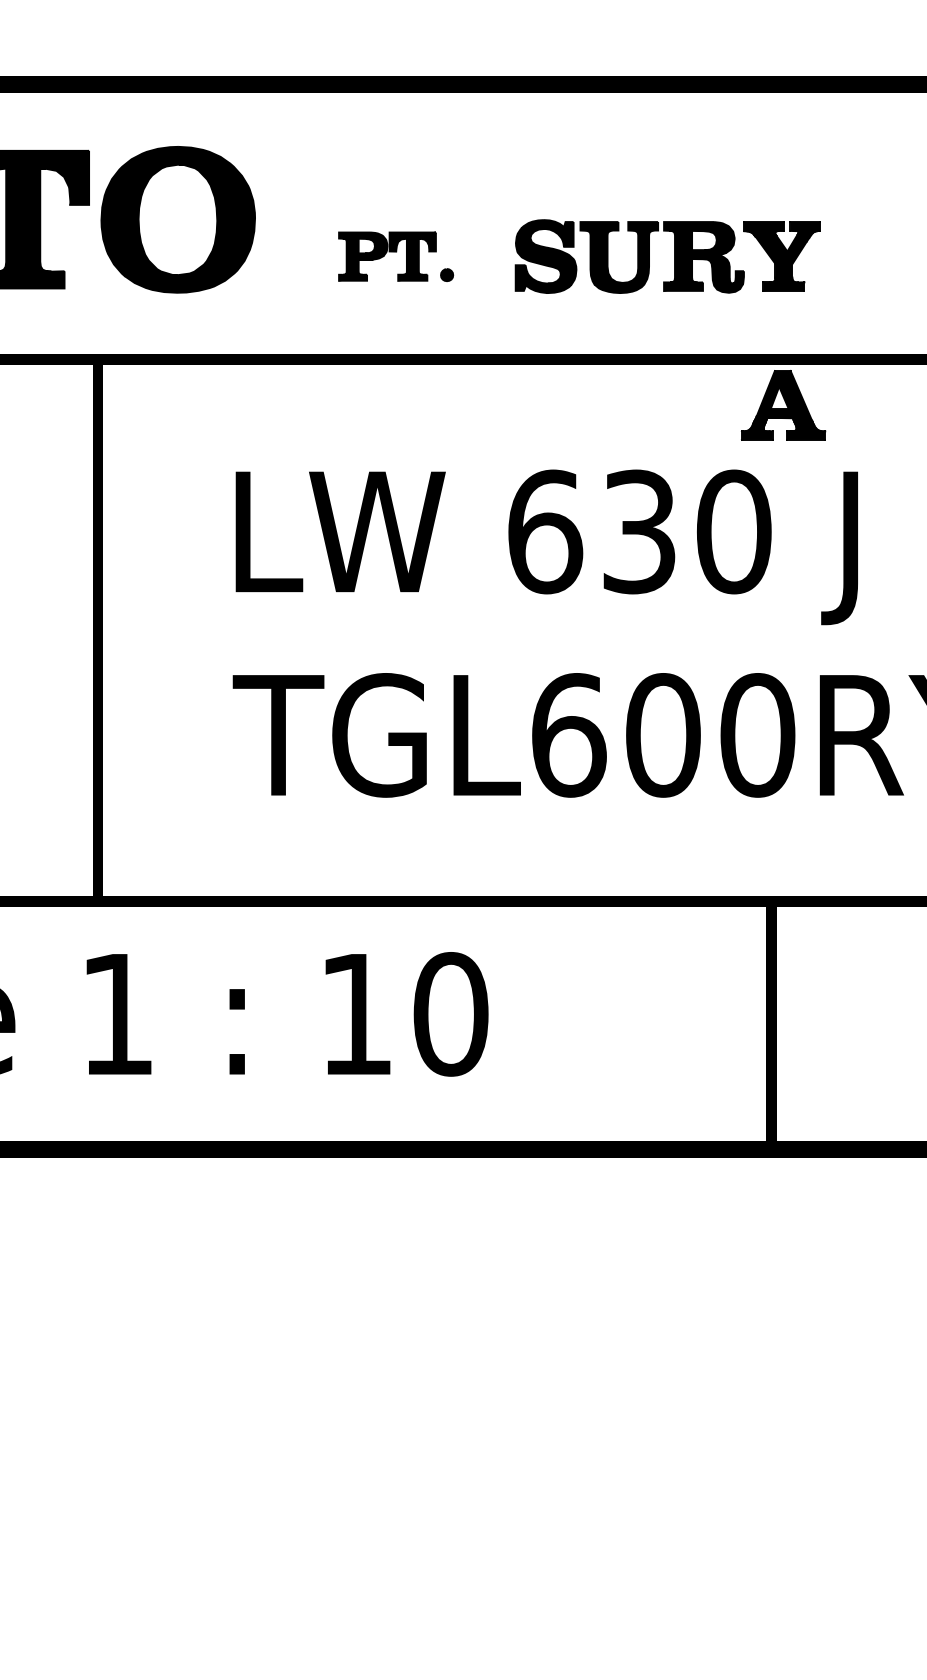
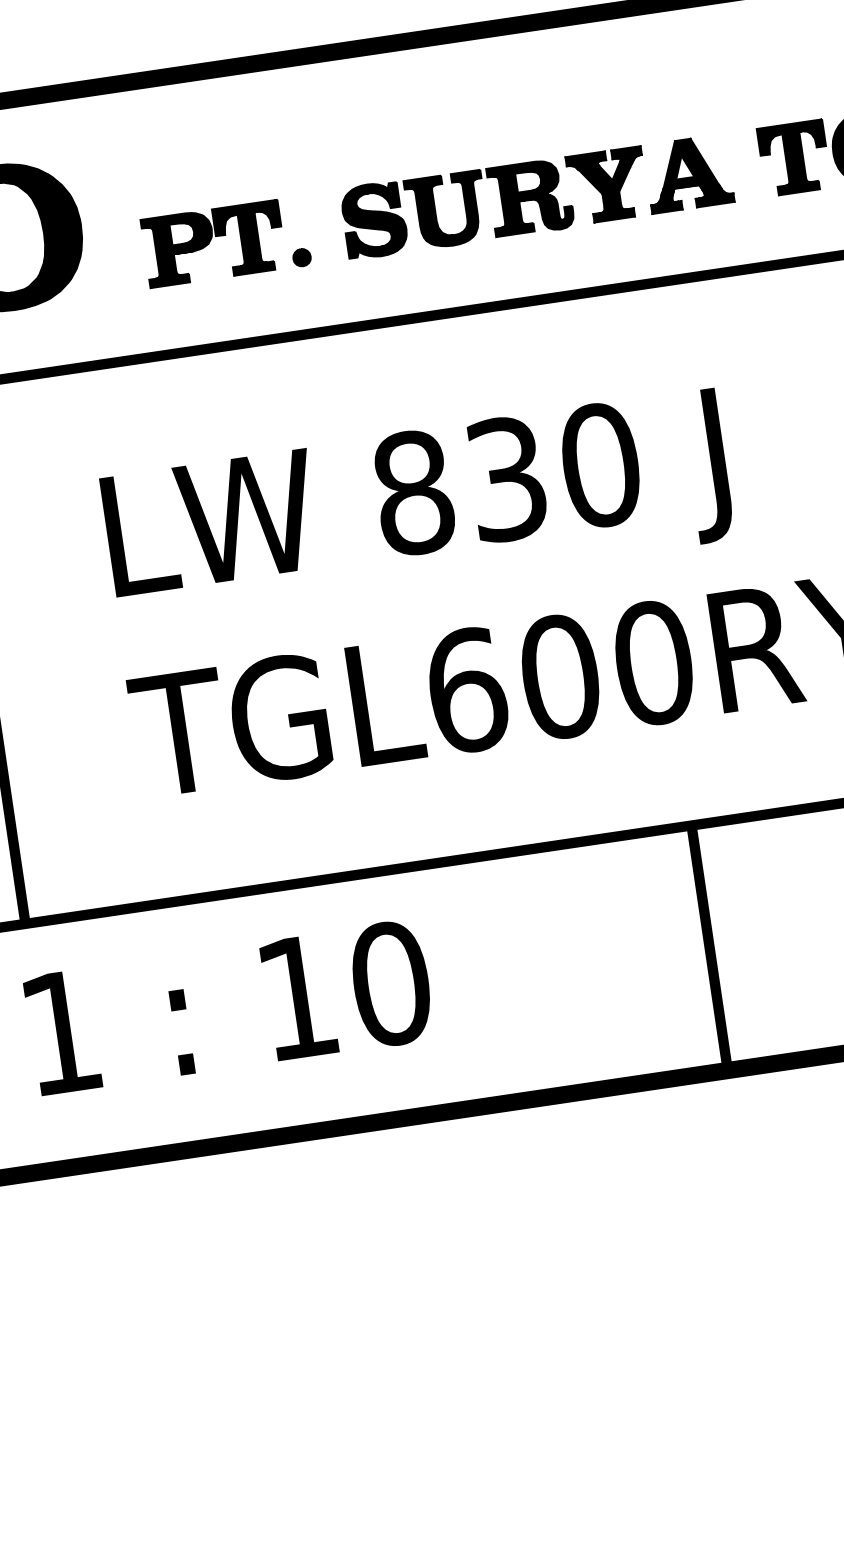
part: (395, 256) -> (225, 242), size x1.43
part: (783, 405) -> (688, 173), moved
text: (545, 531) -> (414, 492), 630 -> 830

